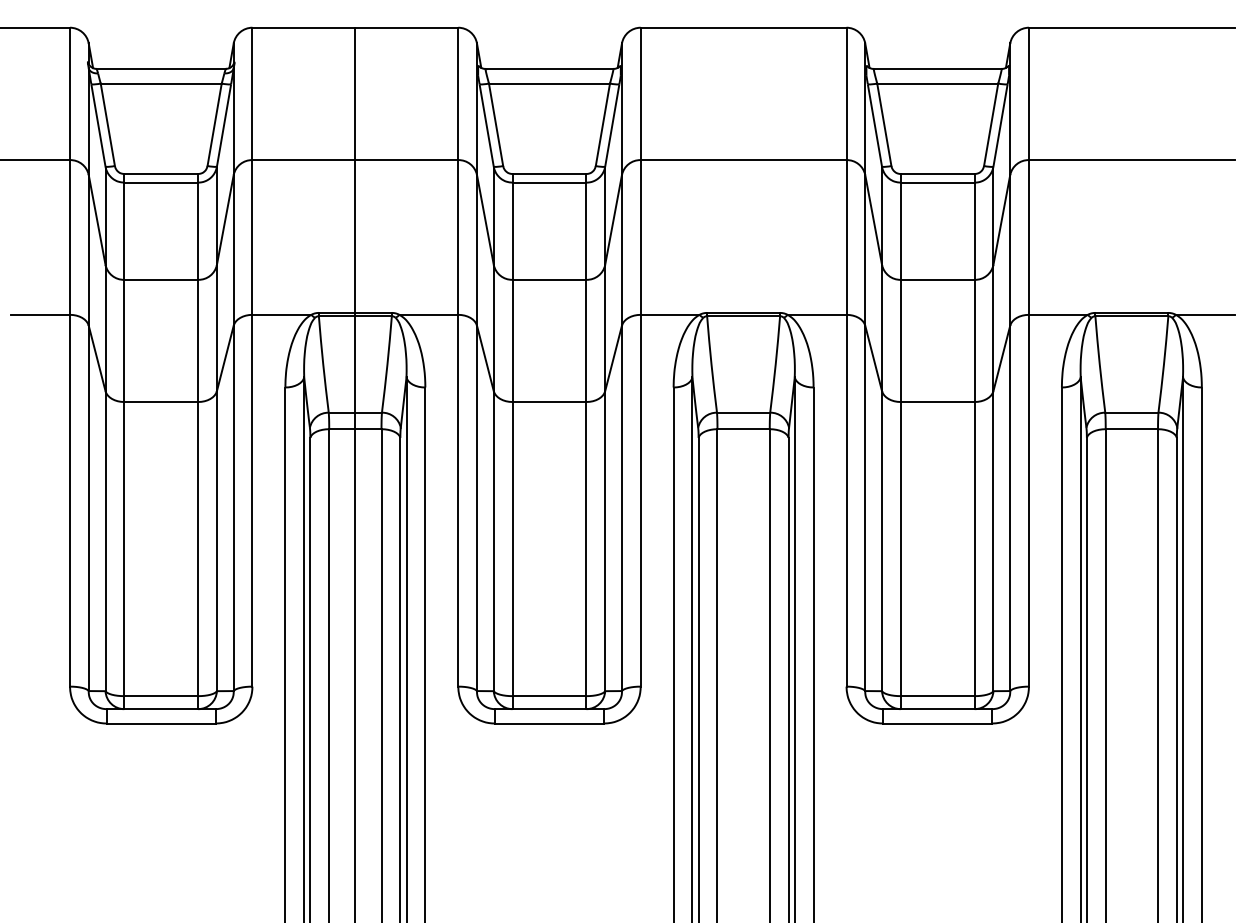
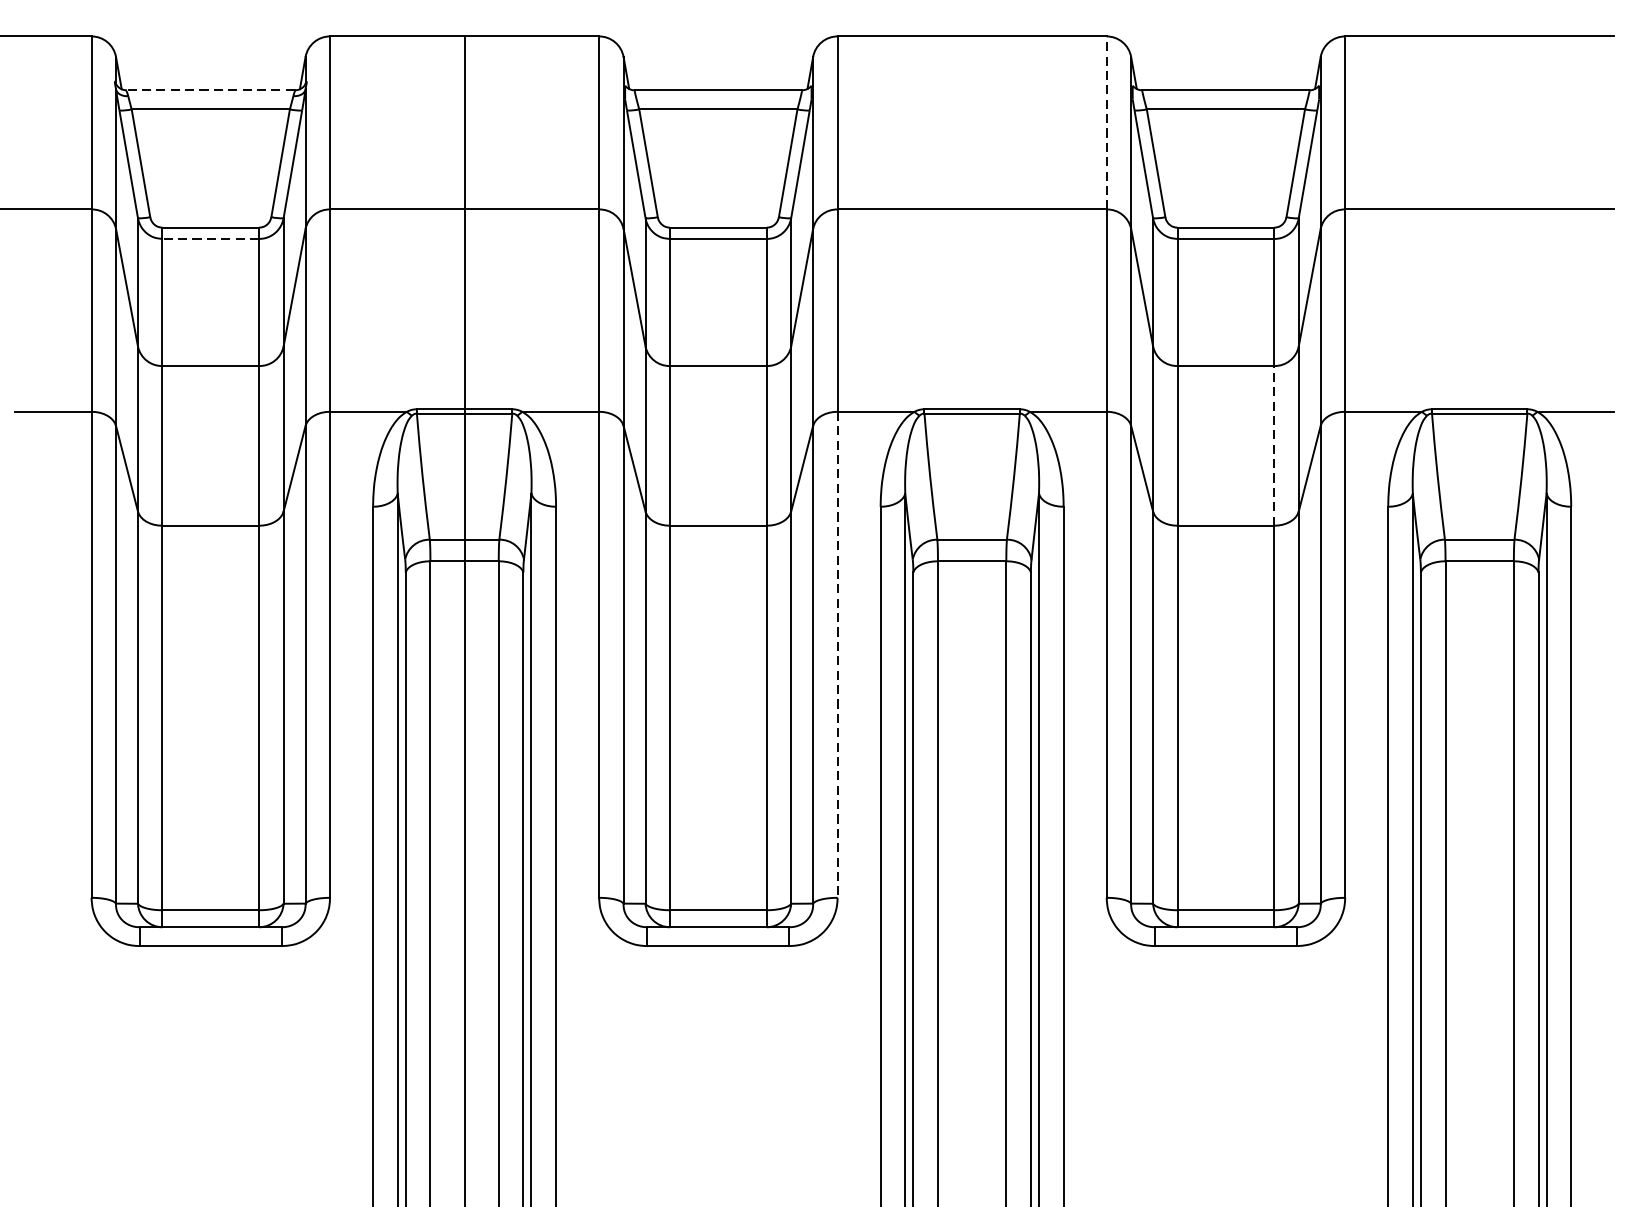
line: (160, 68) -> (209, 89), solid -> dashed
line: (846, 93) -> (1106, 122), solid -> dashed
line: (161, 182) -> (211, 238), solid -> dashed
line: (974, 340) -> (1273, 445), solid -> dashed
line: (640, 500) -> (837, 654), solid -> dashed

